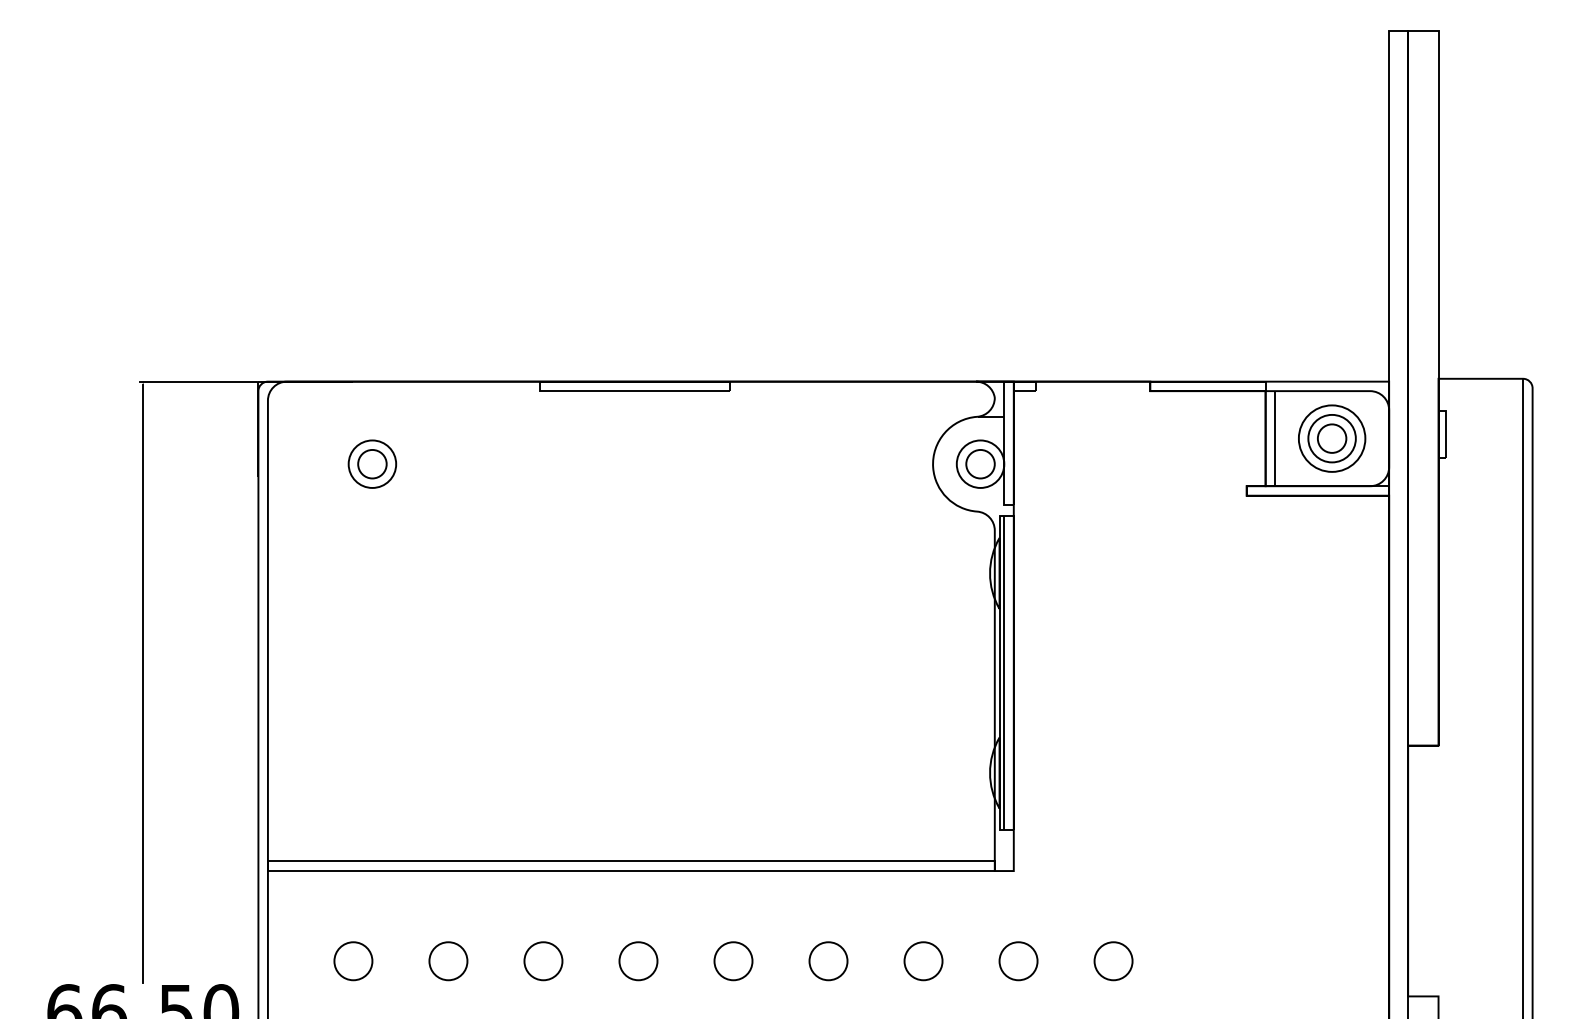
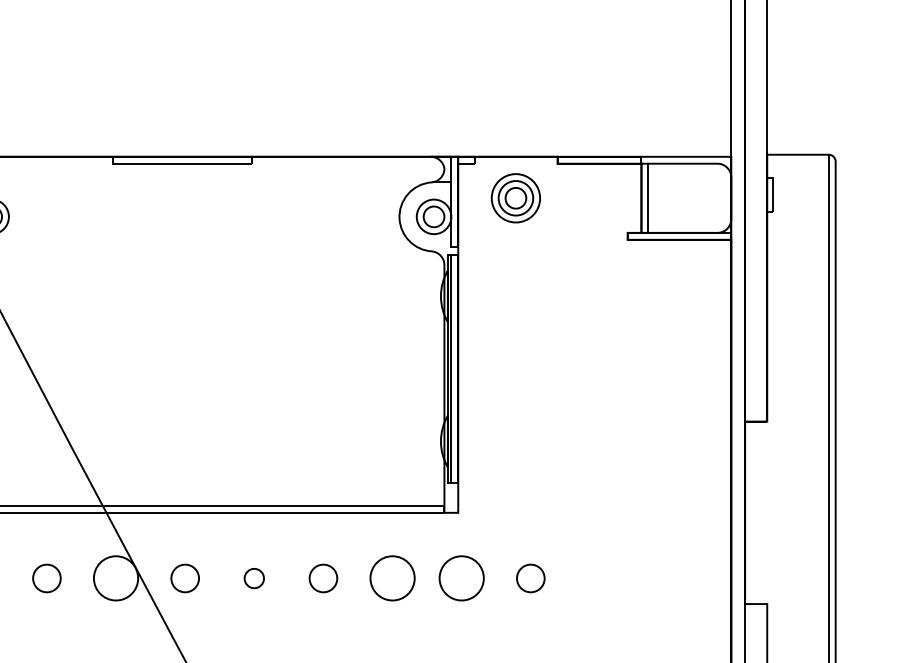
part: (1332, 438) -> (516, 198), moved
part: (543, 961) -> (116, 578), size x1.6
part: (733, 961) -> (254, 578), size x0.7
part: (923, 961) -> (392, 578), size x1.6
part: (1018, 961) -> (461, 578), size x1.6

